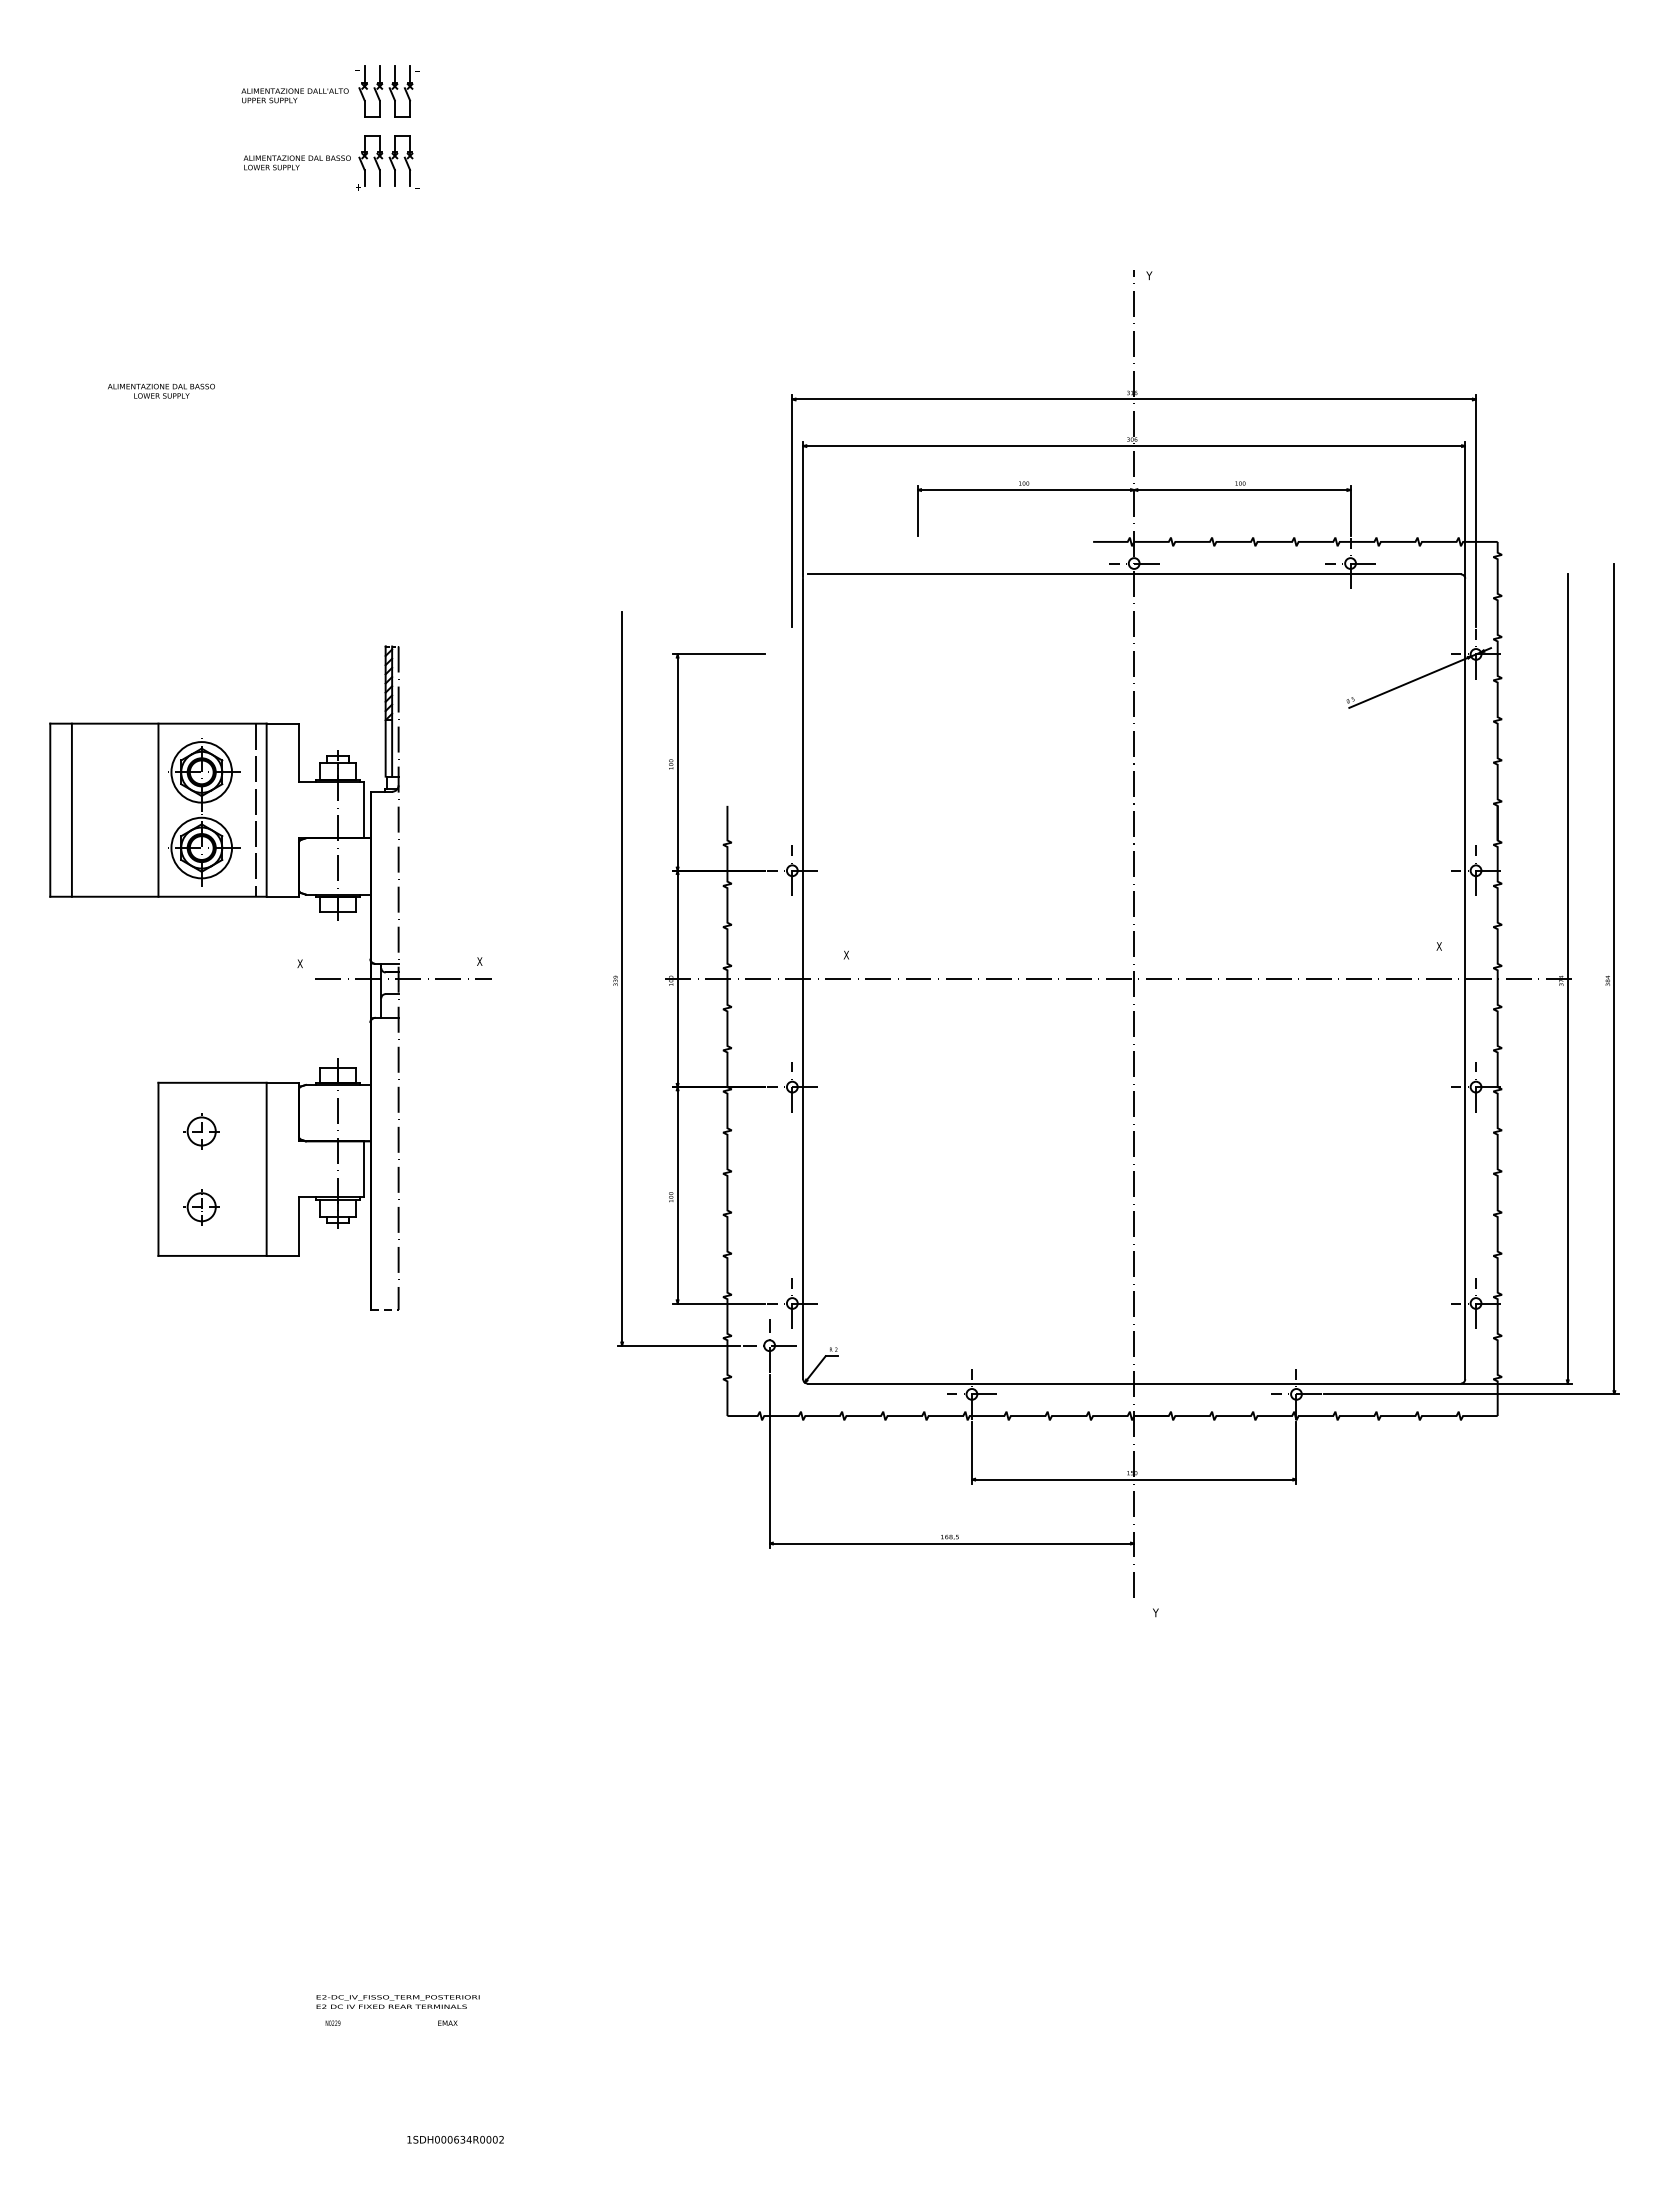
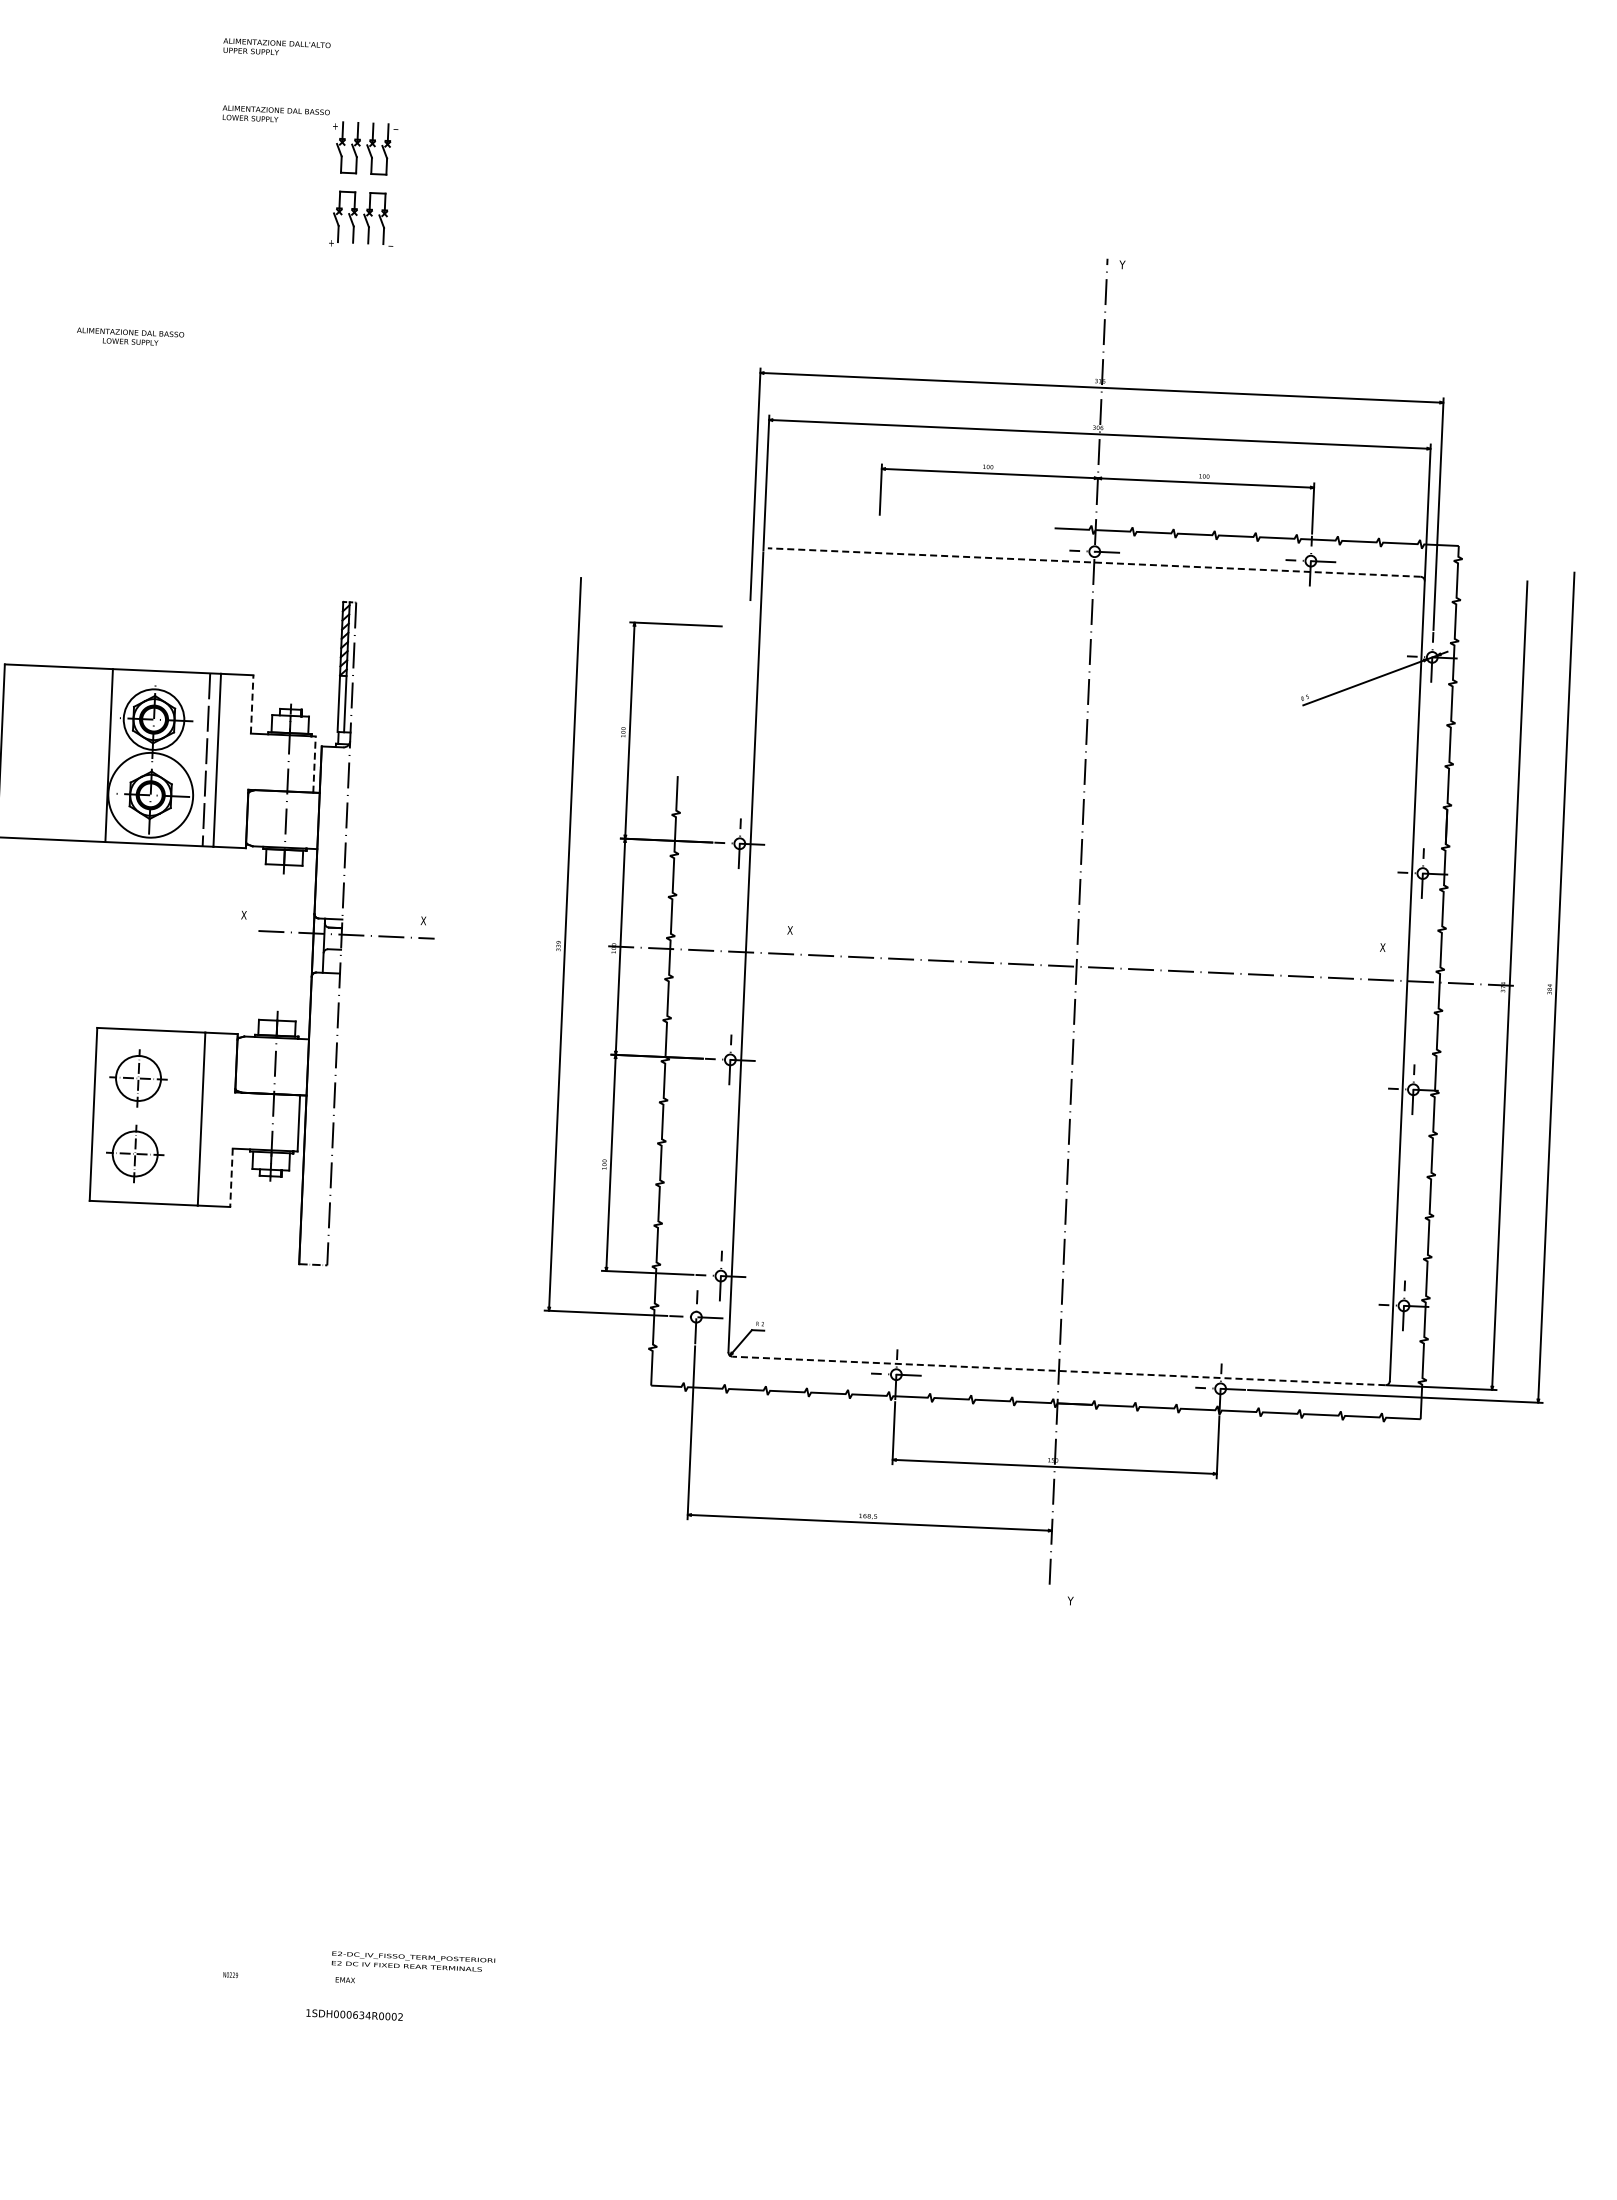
part: (380, 135) -> (356, 192), moved
line: (1134, 574) -> (1094, 562), solid -> dashed
line: (299, 752) -> (252, 704), solid -> dashed
line: (71, 809) -> (22, 751), removed
line: (364, 809) -> (315, 763), solid -> dashed
circle: (201, 847) -> (150, 794), size x1.4
part: (201, 1131) -> (138, 1078), size x1.6
part: (201, 1207) -> (134, 1154), size x1.6
line: (299, 1227) -> (231, 1178), solid -> dashed
line: (1134, 1383) -> (1059, 1370), solid -> dashed
text: (397, 2001) -> (412, 1961), moved
text: (455, 2139) -> (354, 2014), moved

